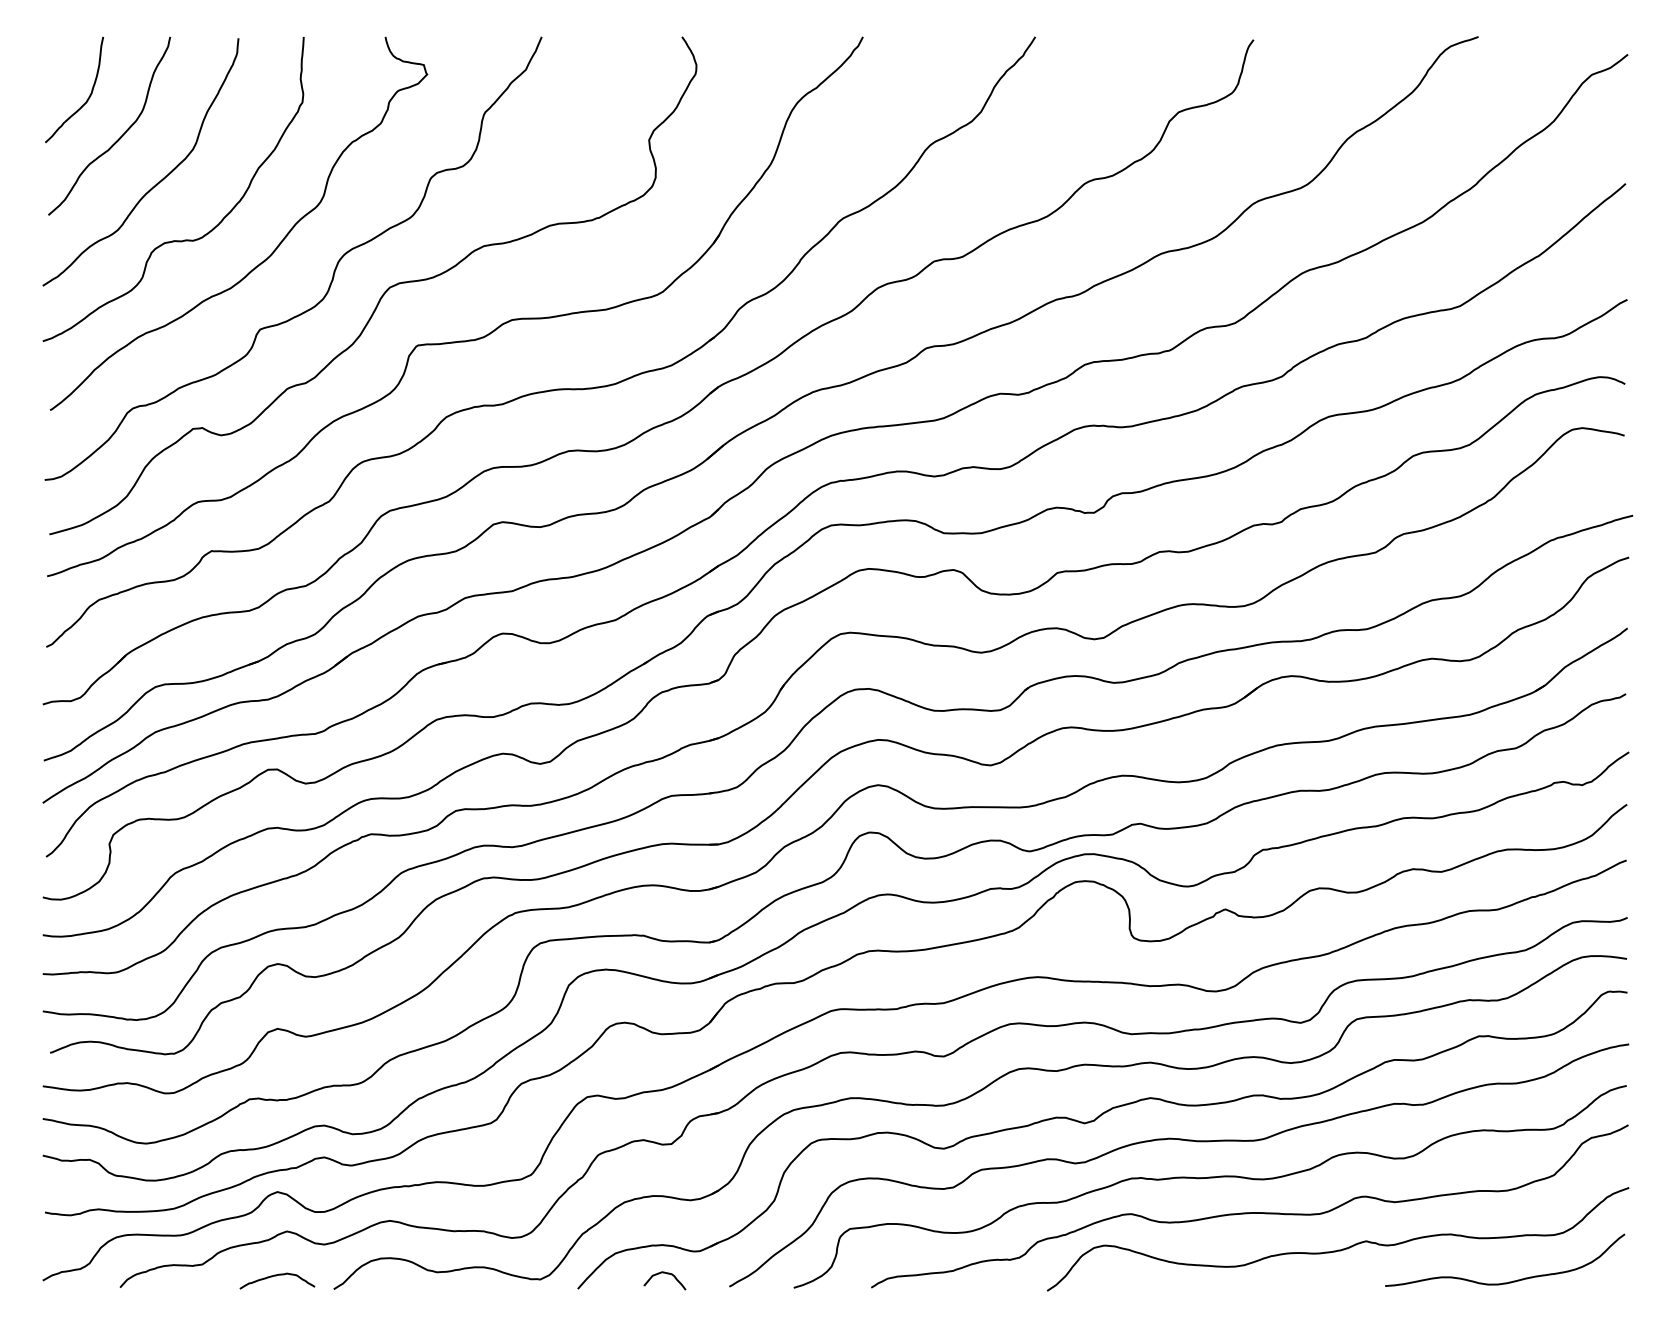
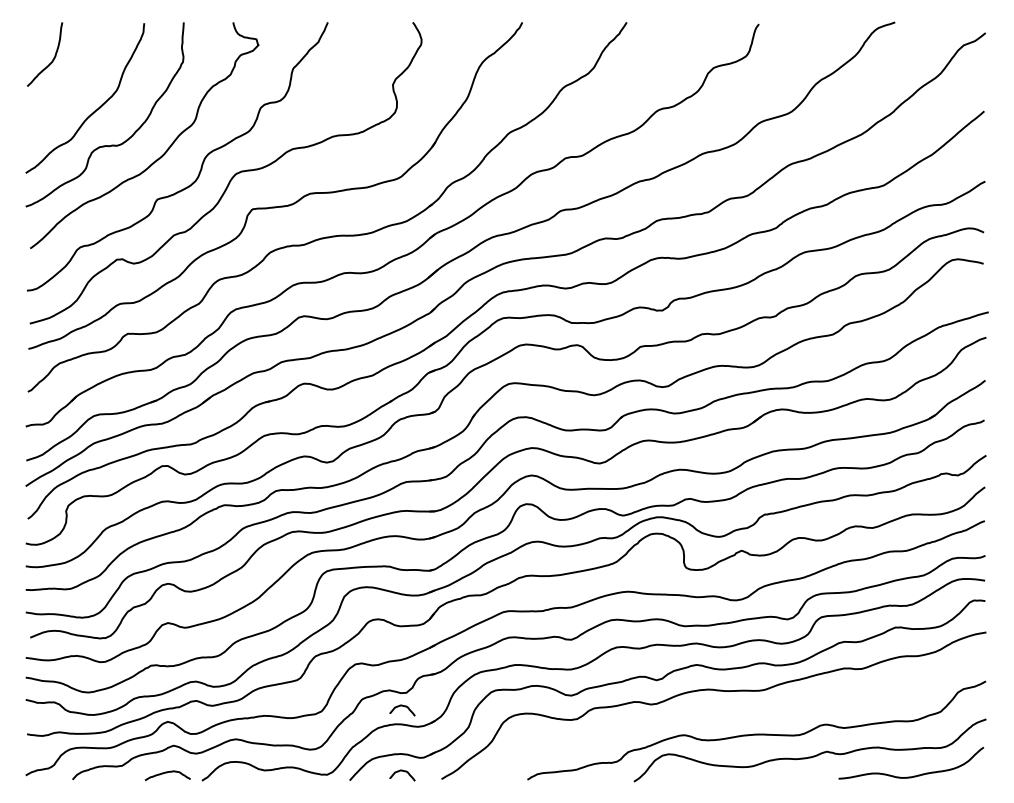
curve: (119, 136) -> (72, 82), removed
curve: (668, 1168) -> (404, 707), added
curve: (1206, 1179) -> (730, 714), removed

